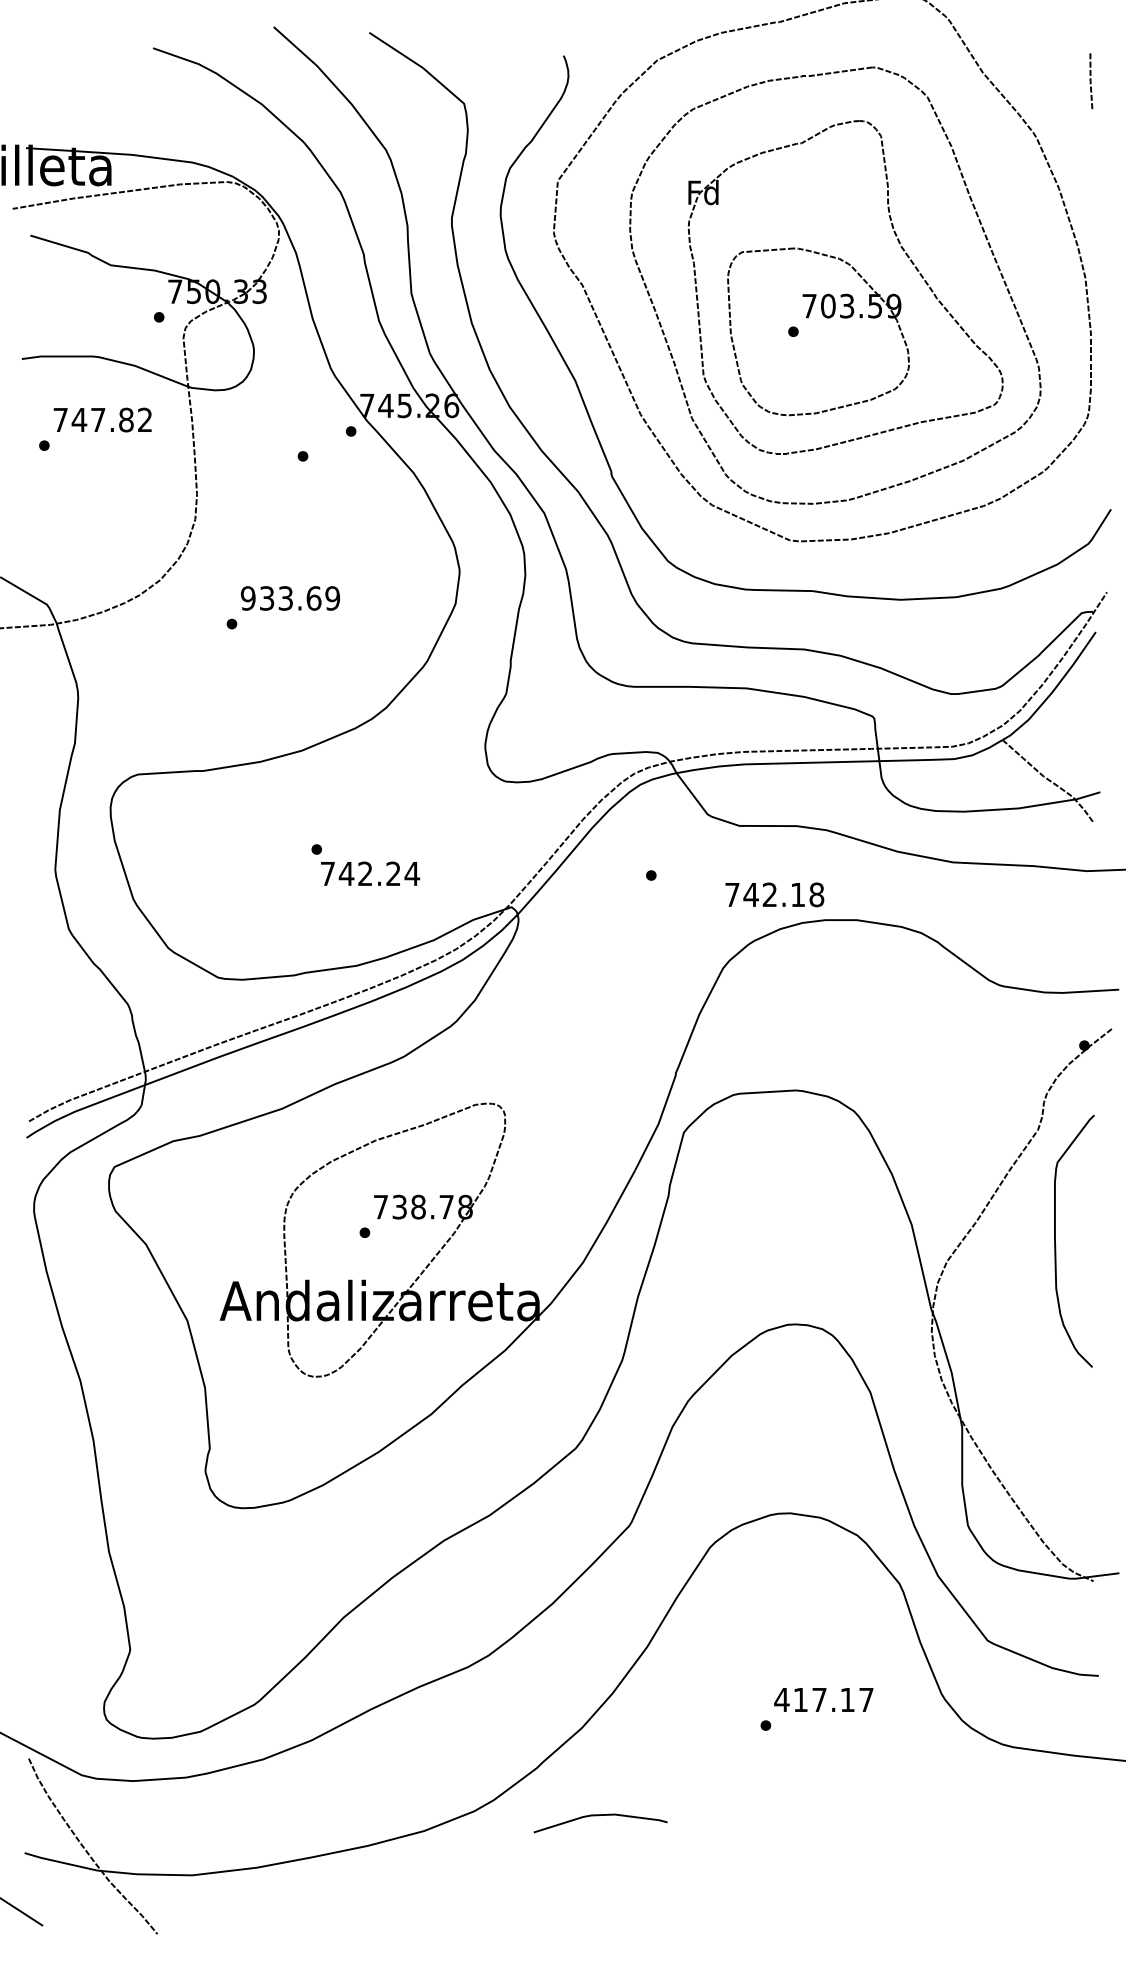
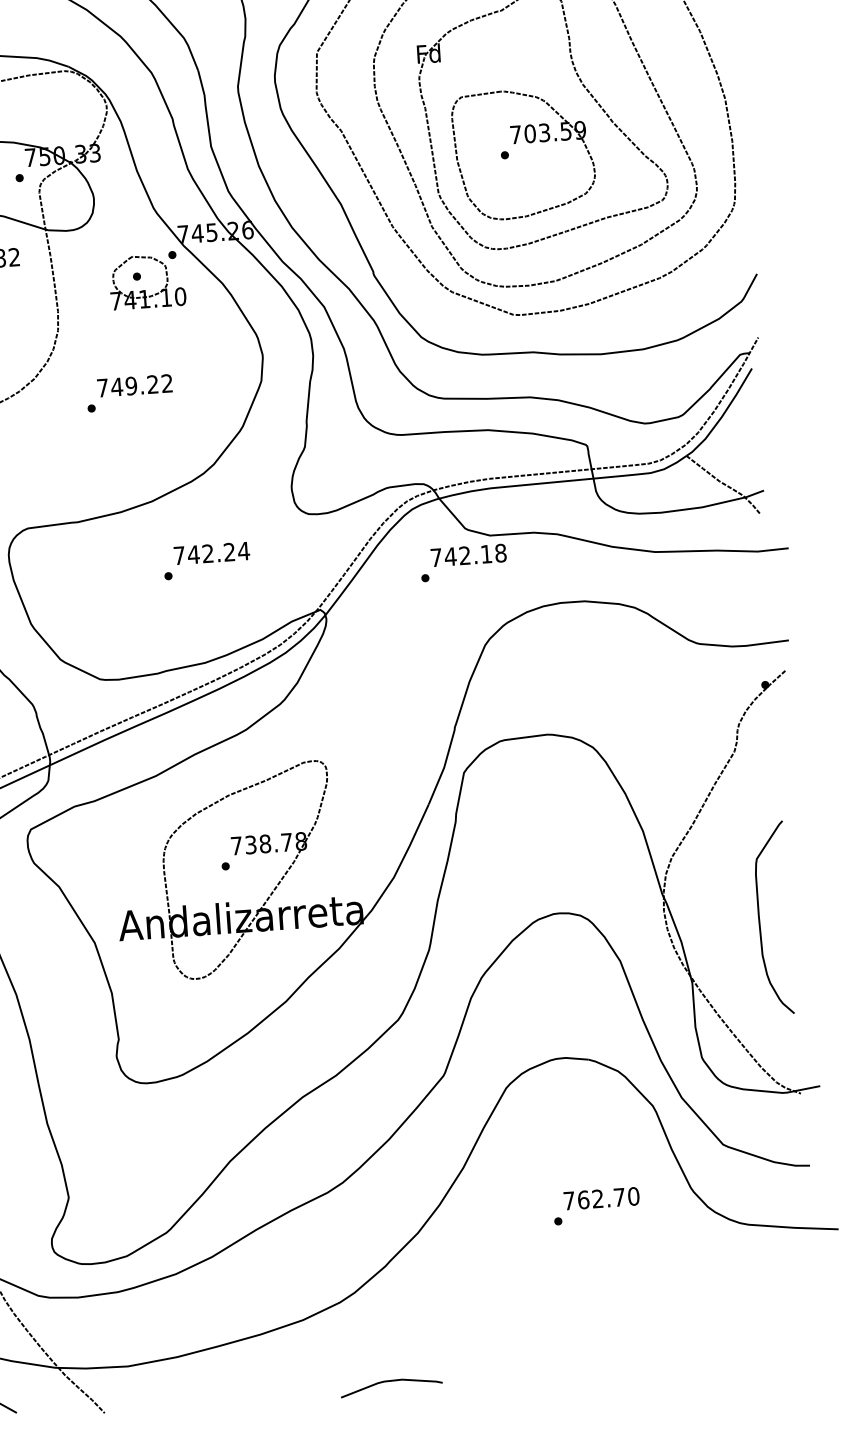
part: (312, 474) -> (145, 289), added
text: (290, 598) -> (135, 385), 933.69 -> 749.22
text: (370, 873) -> (211, 553), moved
text: (774, 894) -> (468, 555), moved
curve: (1056, 1246) -> (760, 923), moved
text: (823, 1699) -> (600, 1198), 417.17 -> 762.70
curve: (598, 1816) -> (389, 1382), moved

